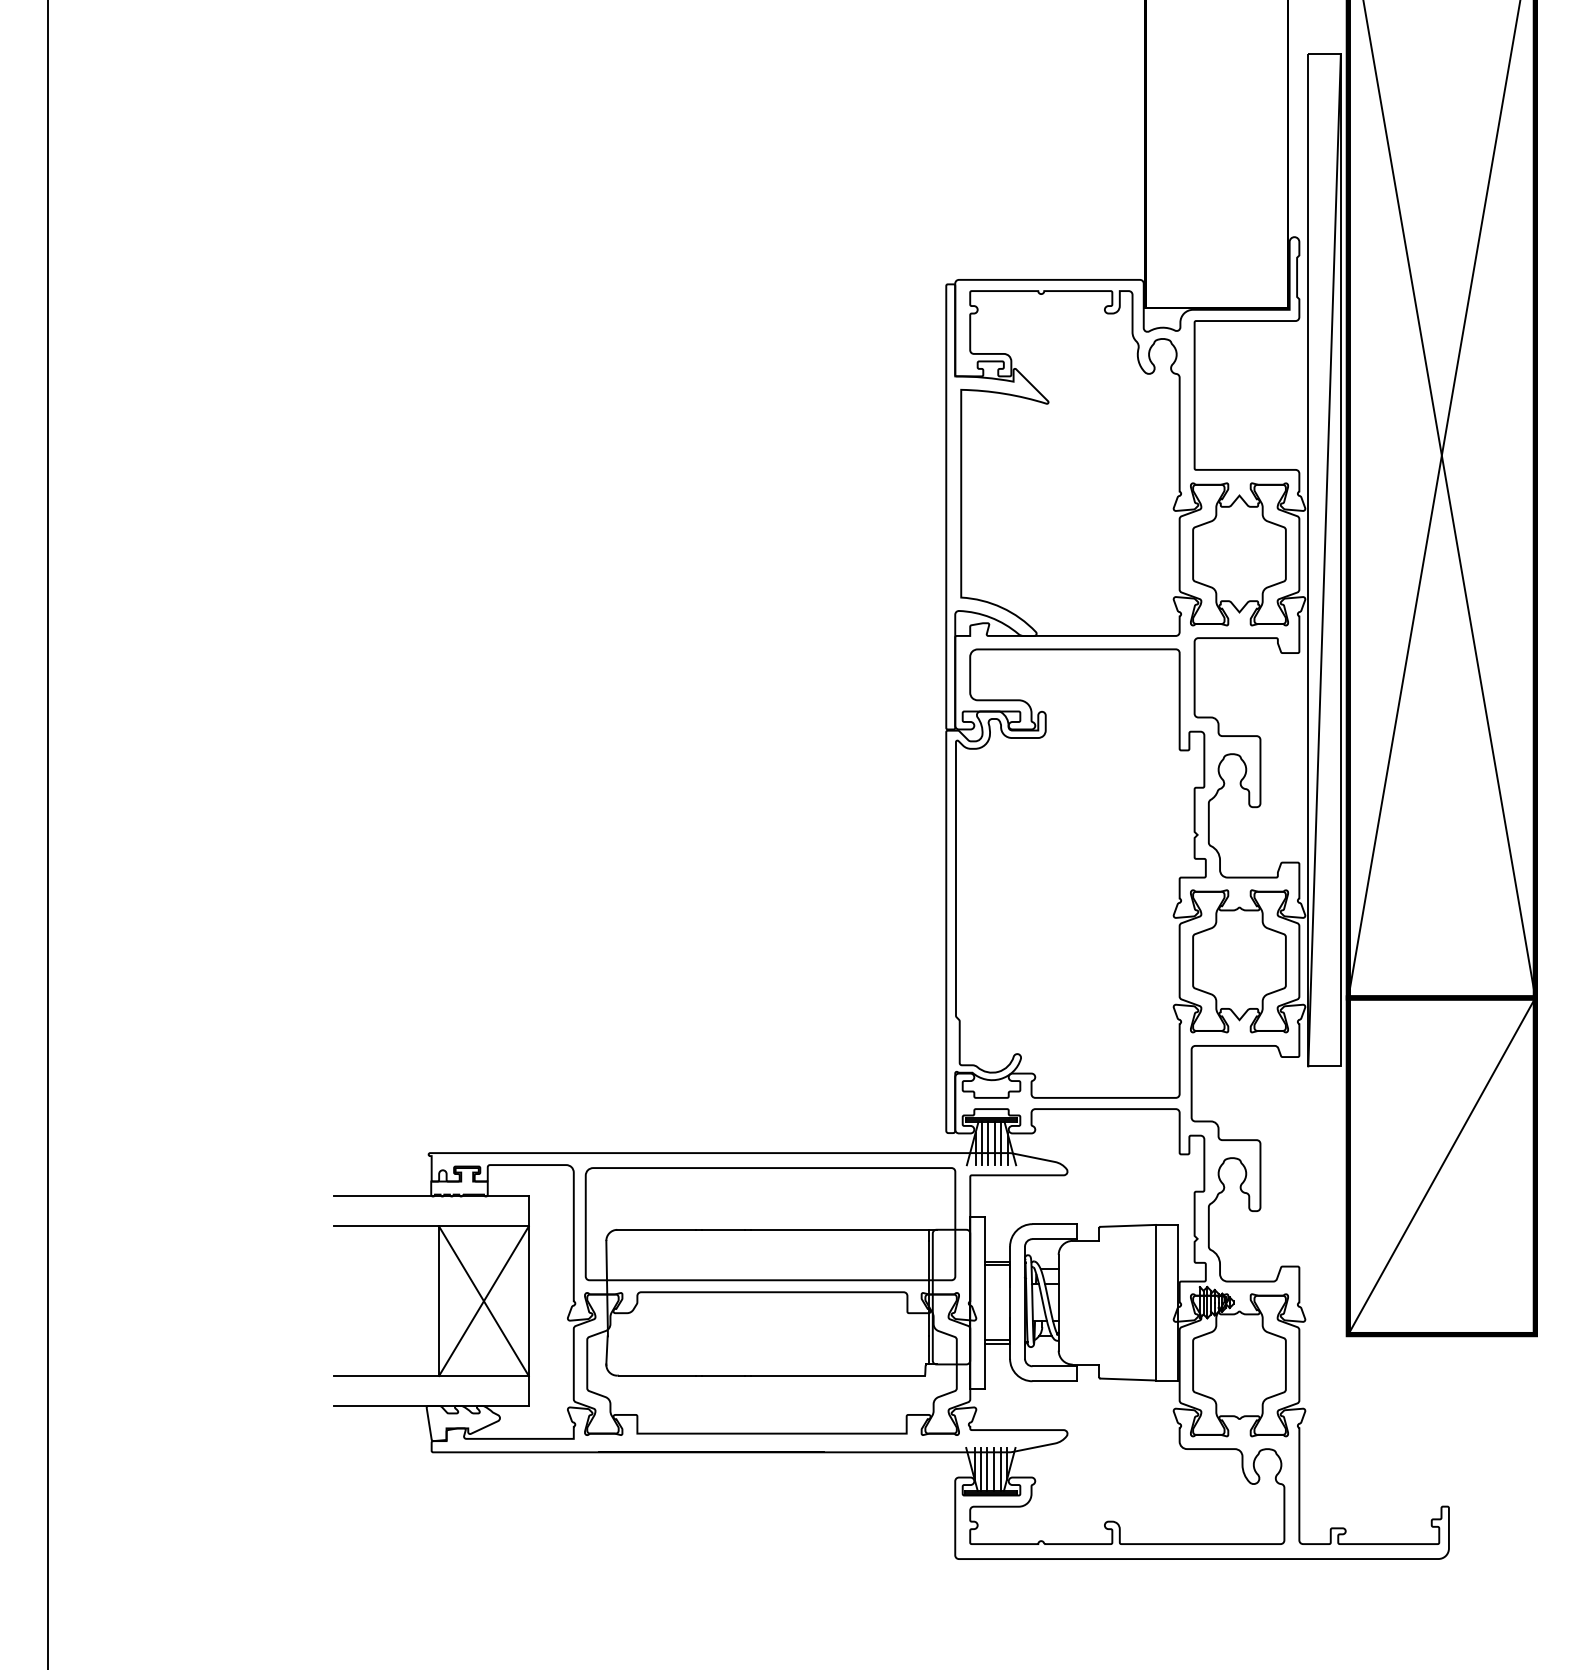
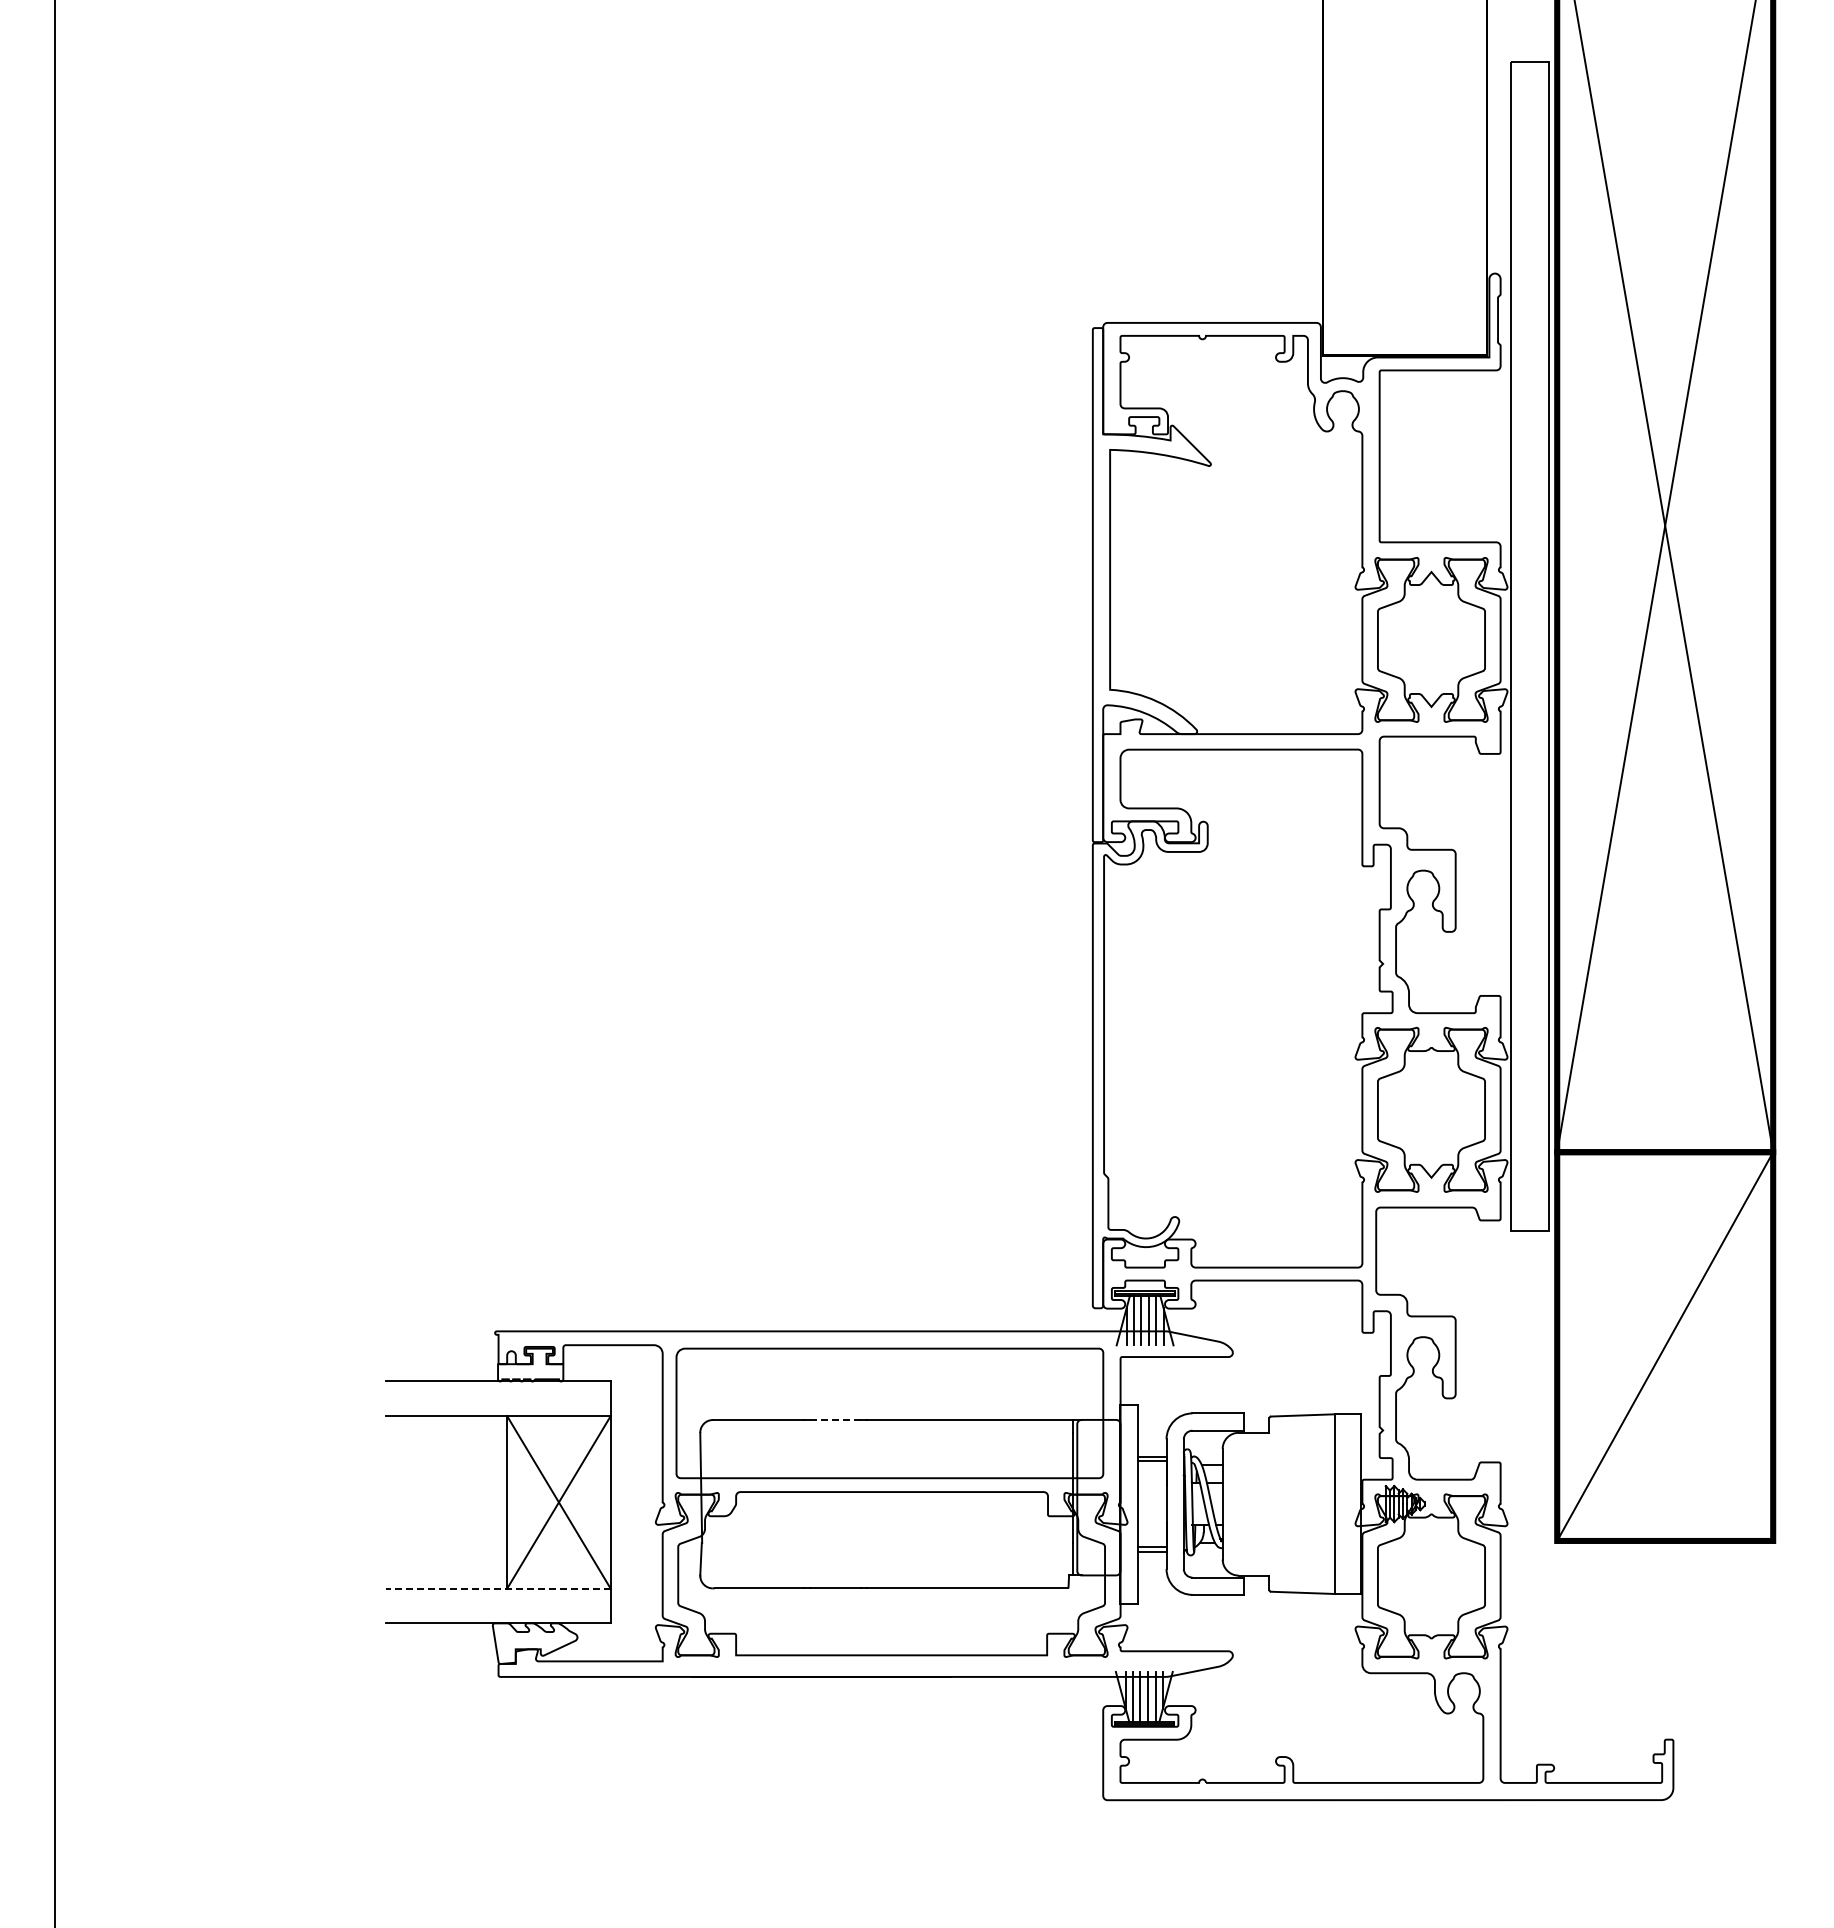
line: (1324, 560) -> (1529, 646), removed
line: (722, 1229) -> (834, 1419), solid -> dashed
line: (430, 1375) -> (497, 1588), solid -> dashed

